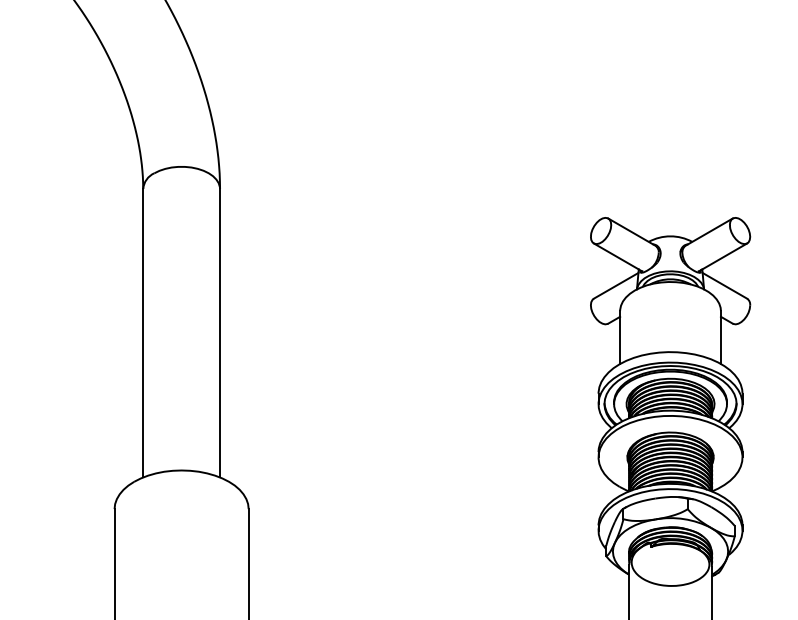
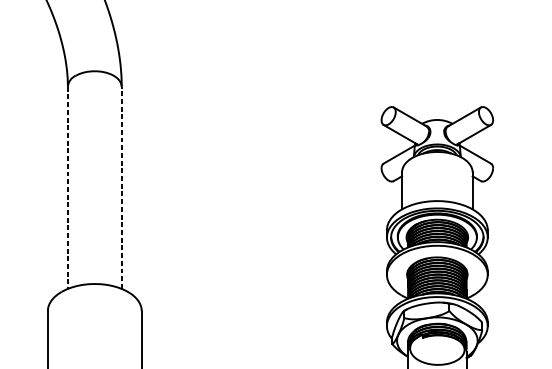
line: (220, 332) -> (122, 187), solid -> dashed
line: (143, 333) -> (68, 188), solid -> dashed

